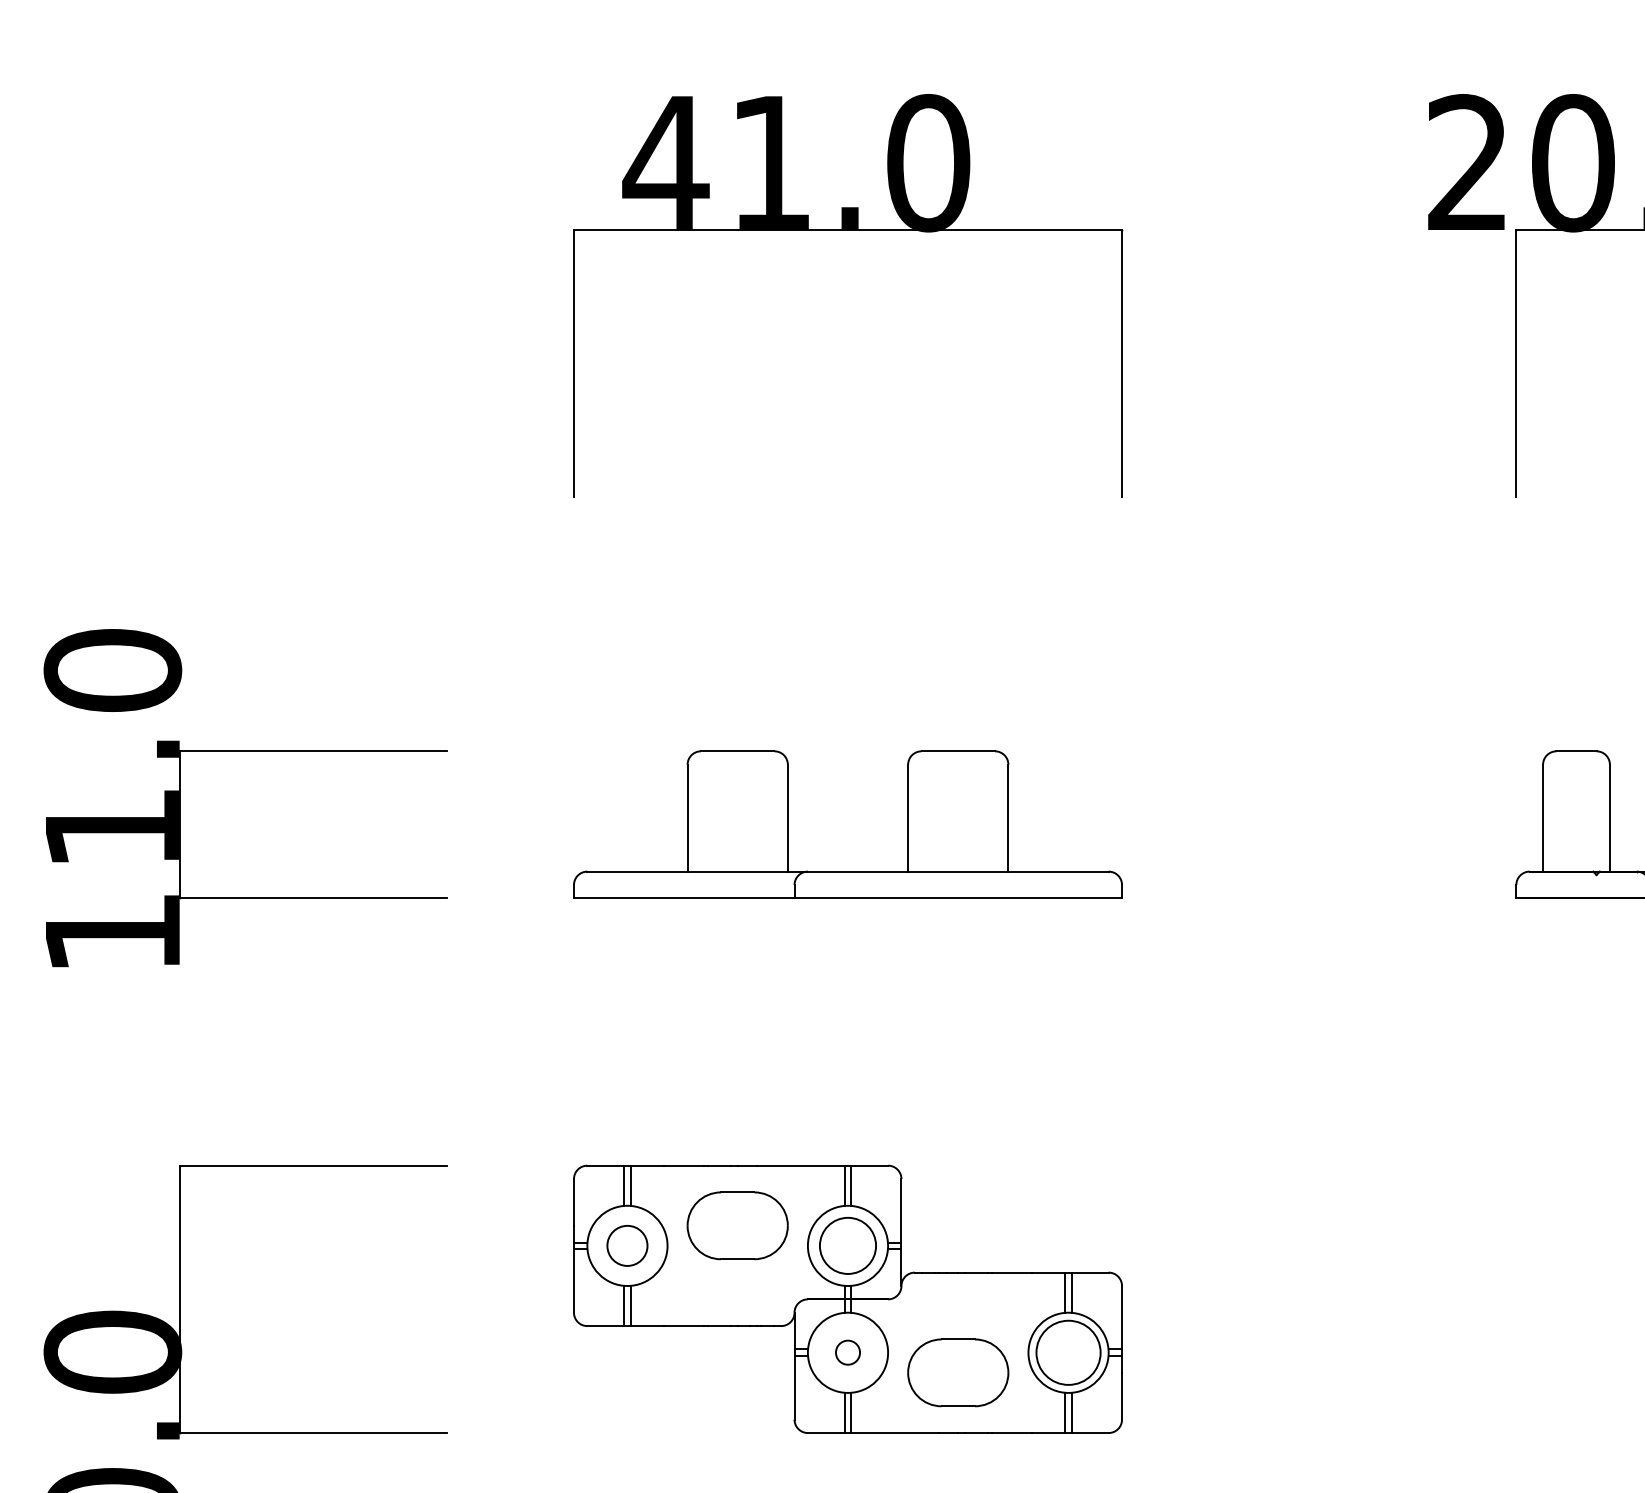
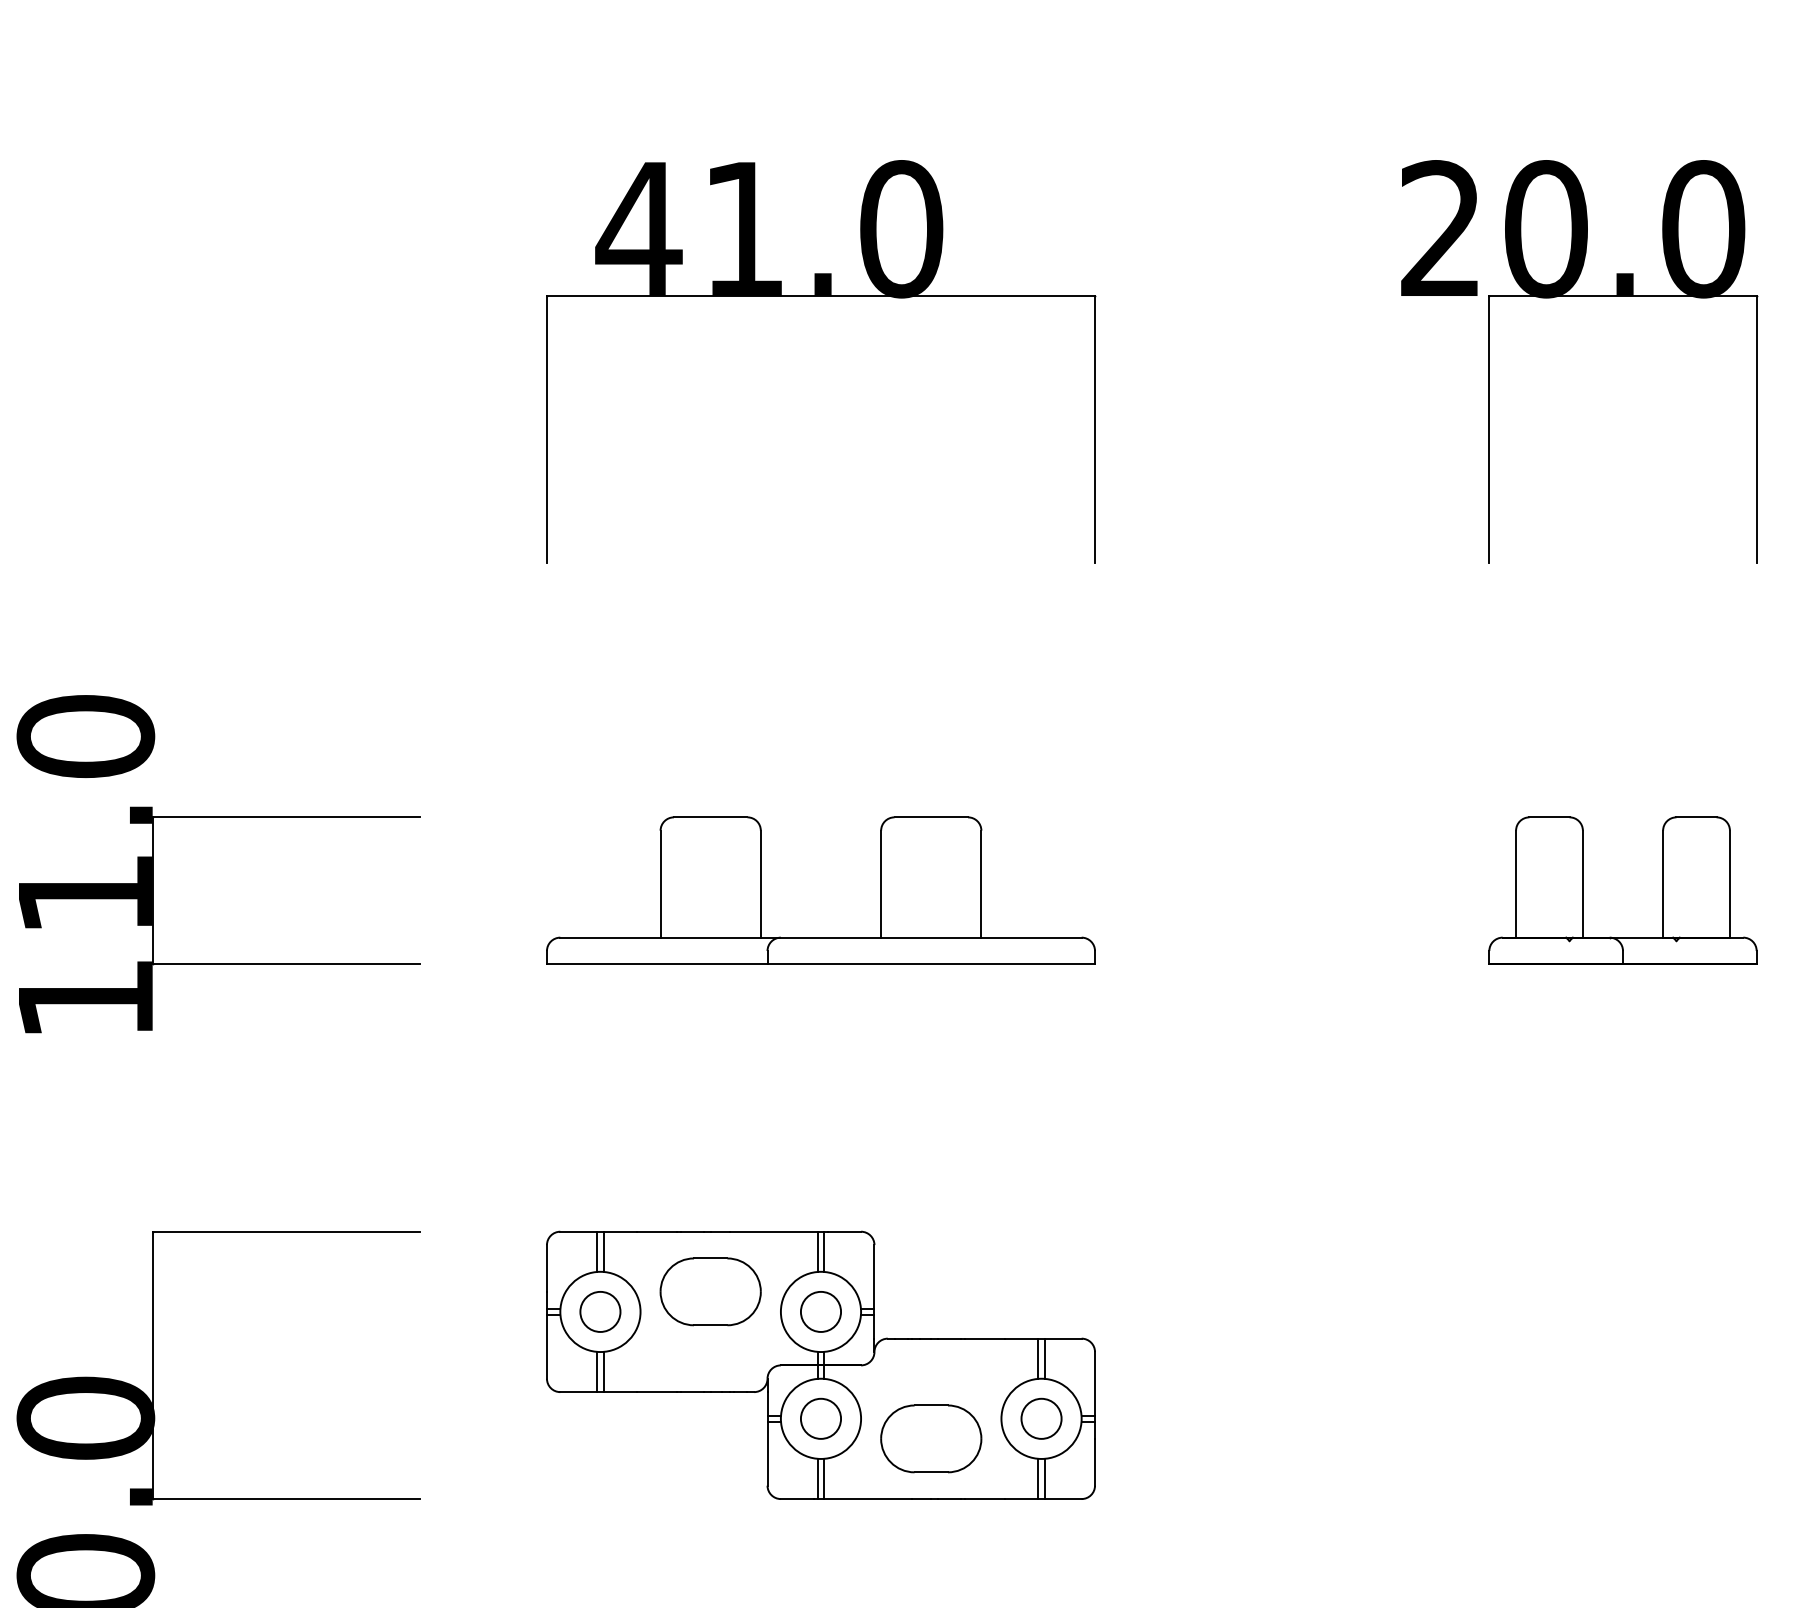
circle: (847, 1245) -> (820, 1311), size x0.71
circle: (847, 1352) -> (820, 1418), size x1.67
circle: (1068, 1352) -> (1041, 1418), size x0.62

